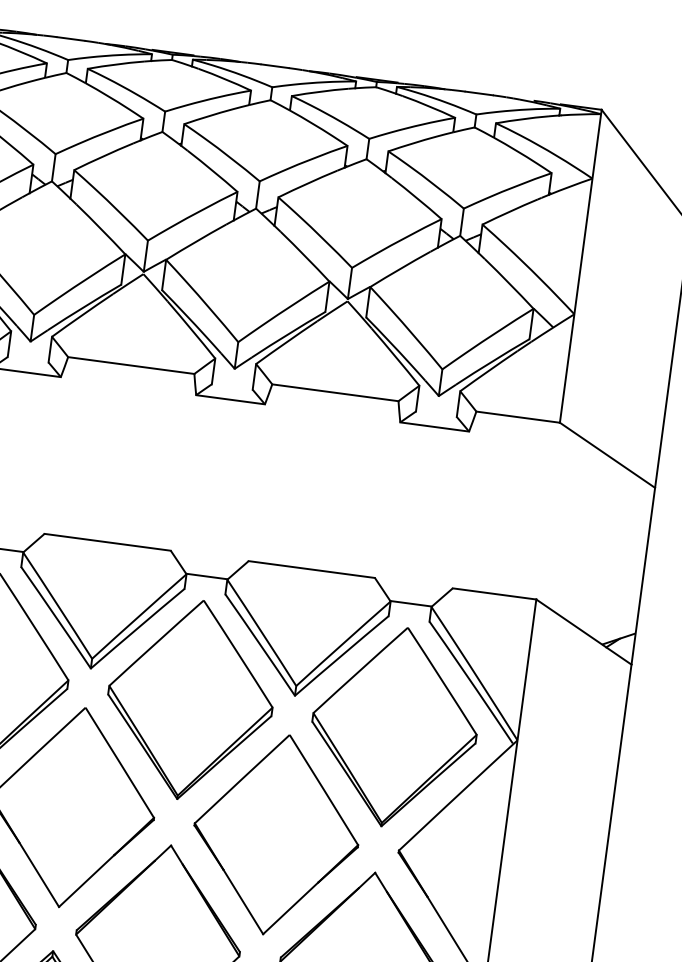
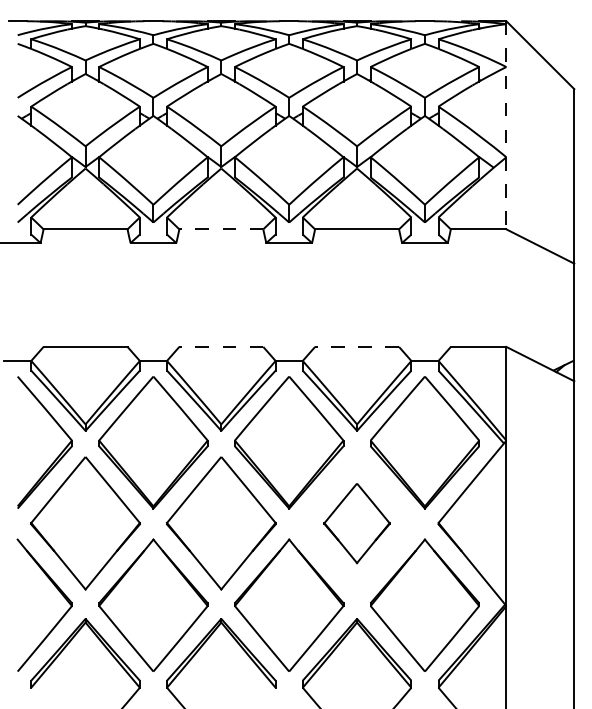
line: (580, 266) -> (506, 125), solid -> dashed
line: (131, 365) -> (221, 229), solid -> dashed
line: (108, 541) -> (221, 346), solid -> dashed
line: (312, 568) -> (357, 346), solid -> dashed
part: (275, 834) -> (356, 523), size x0.6

